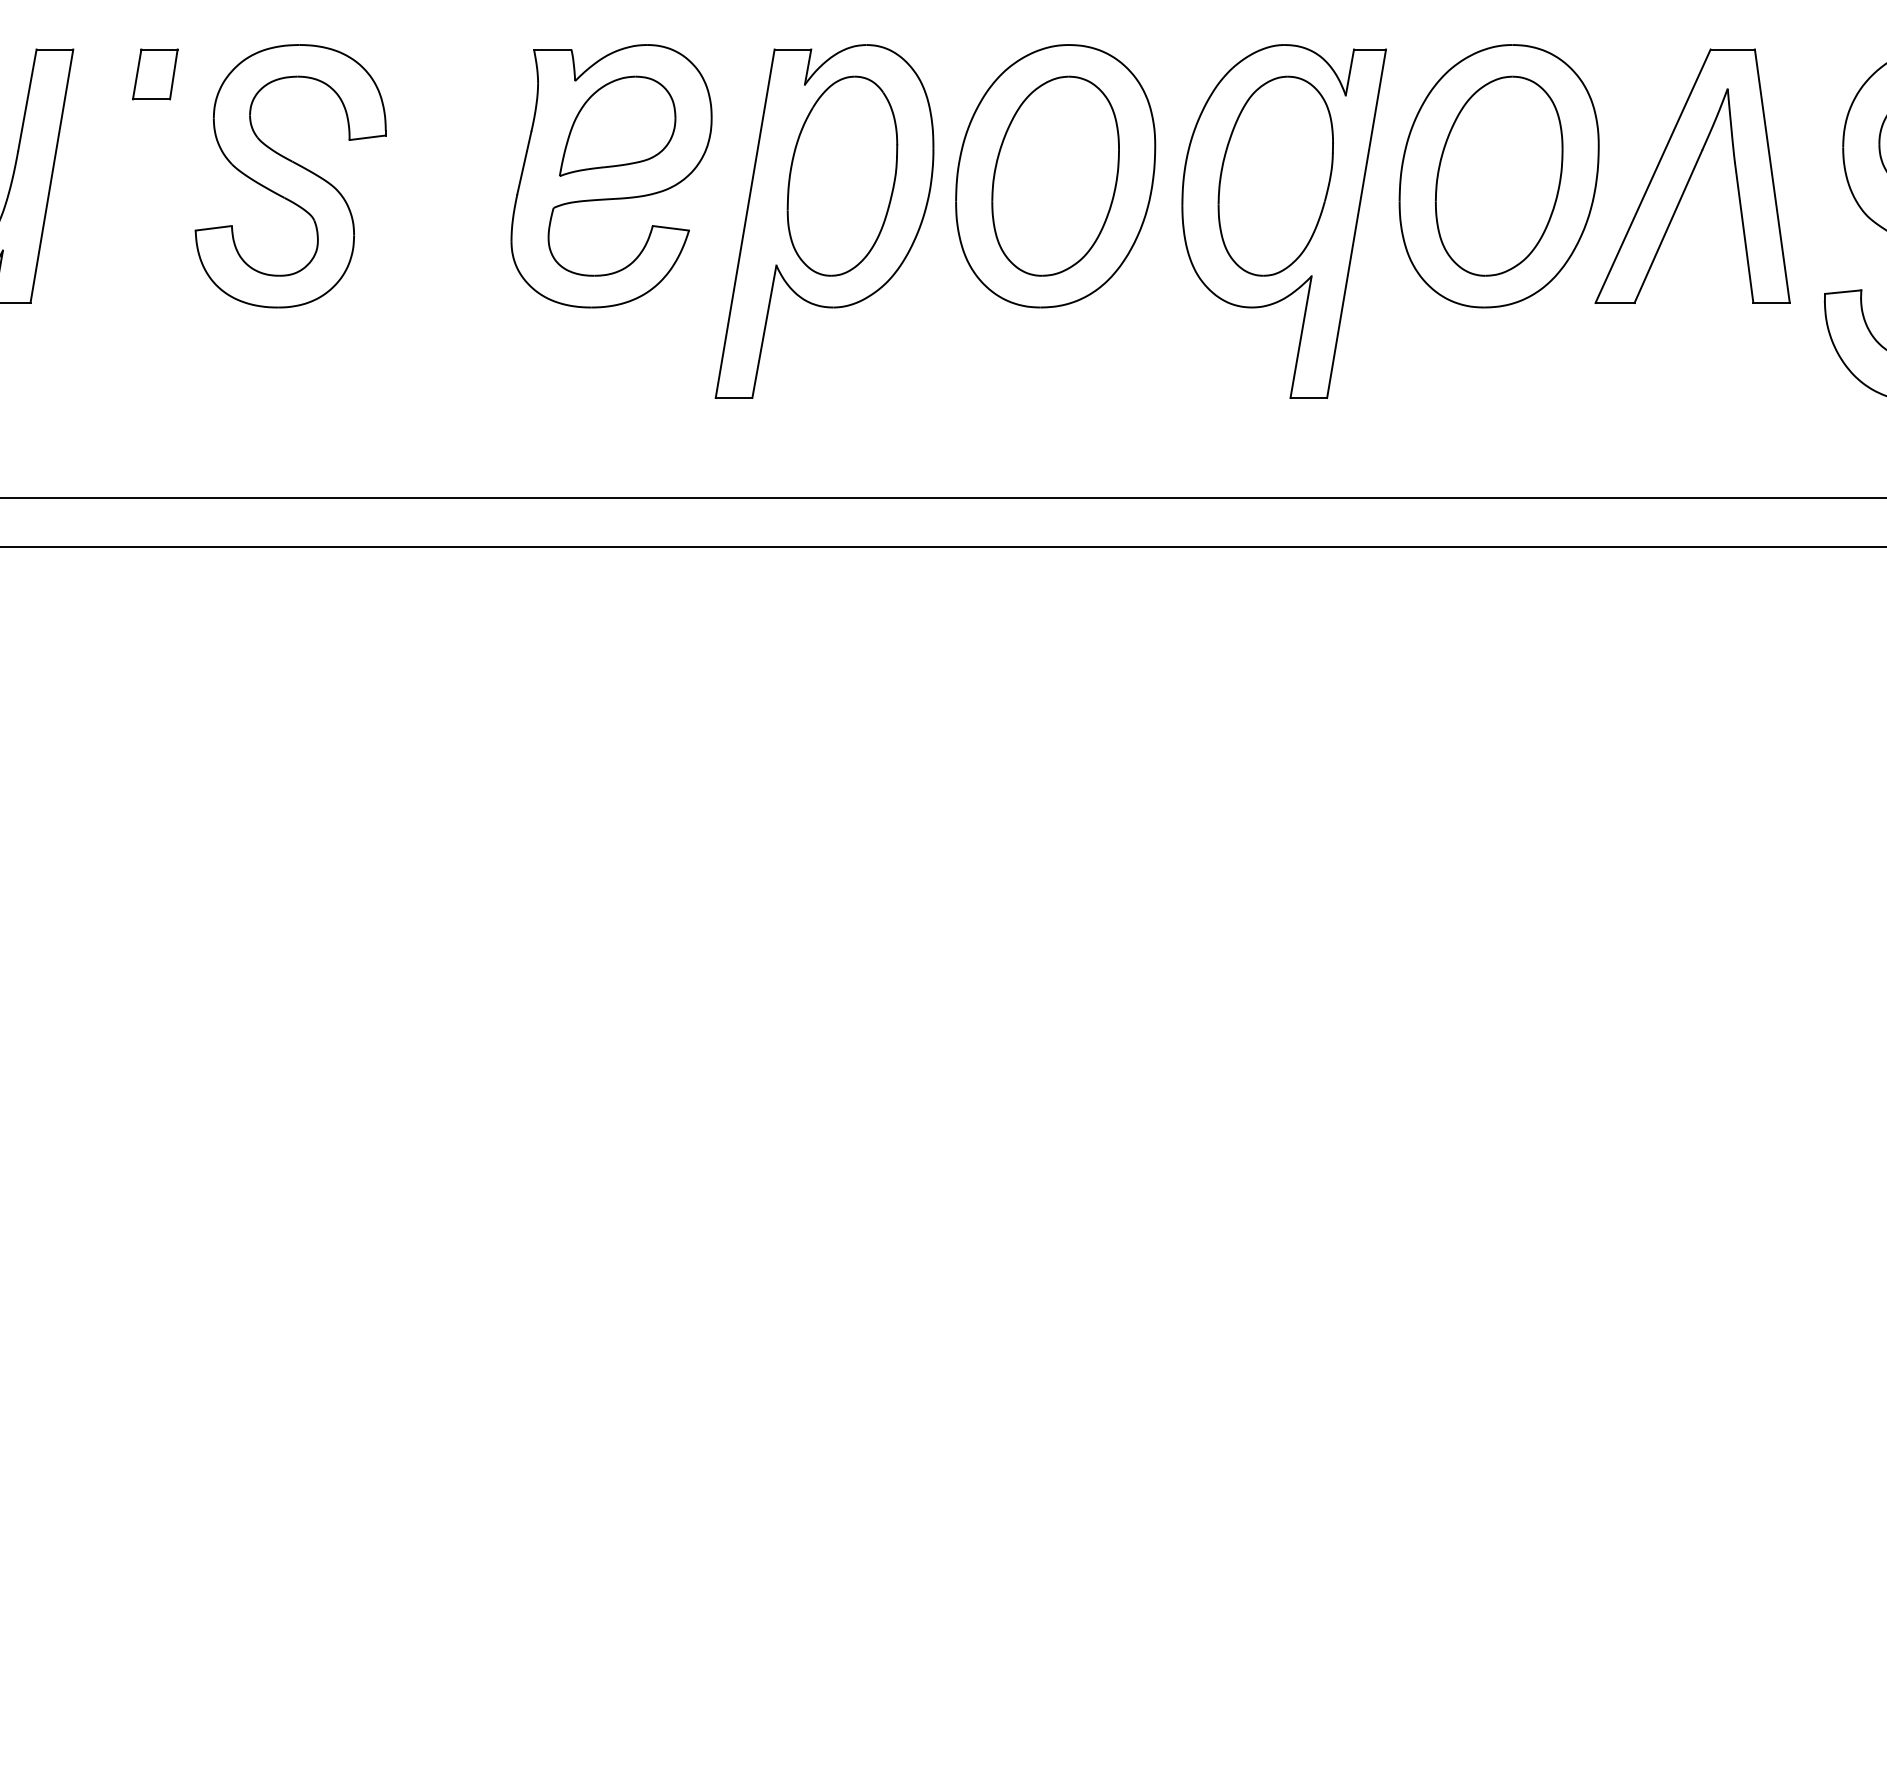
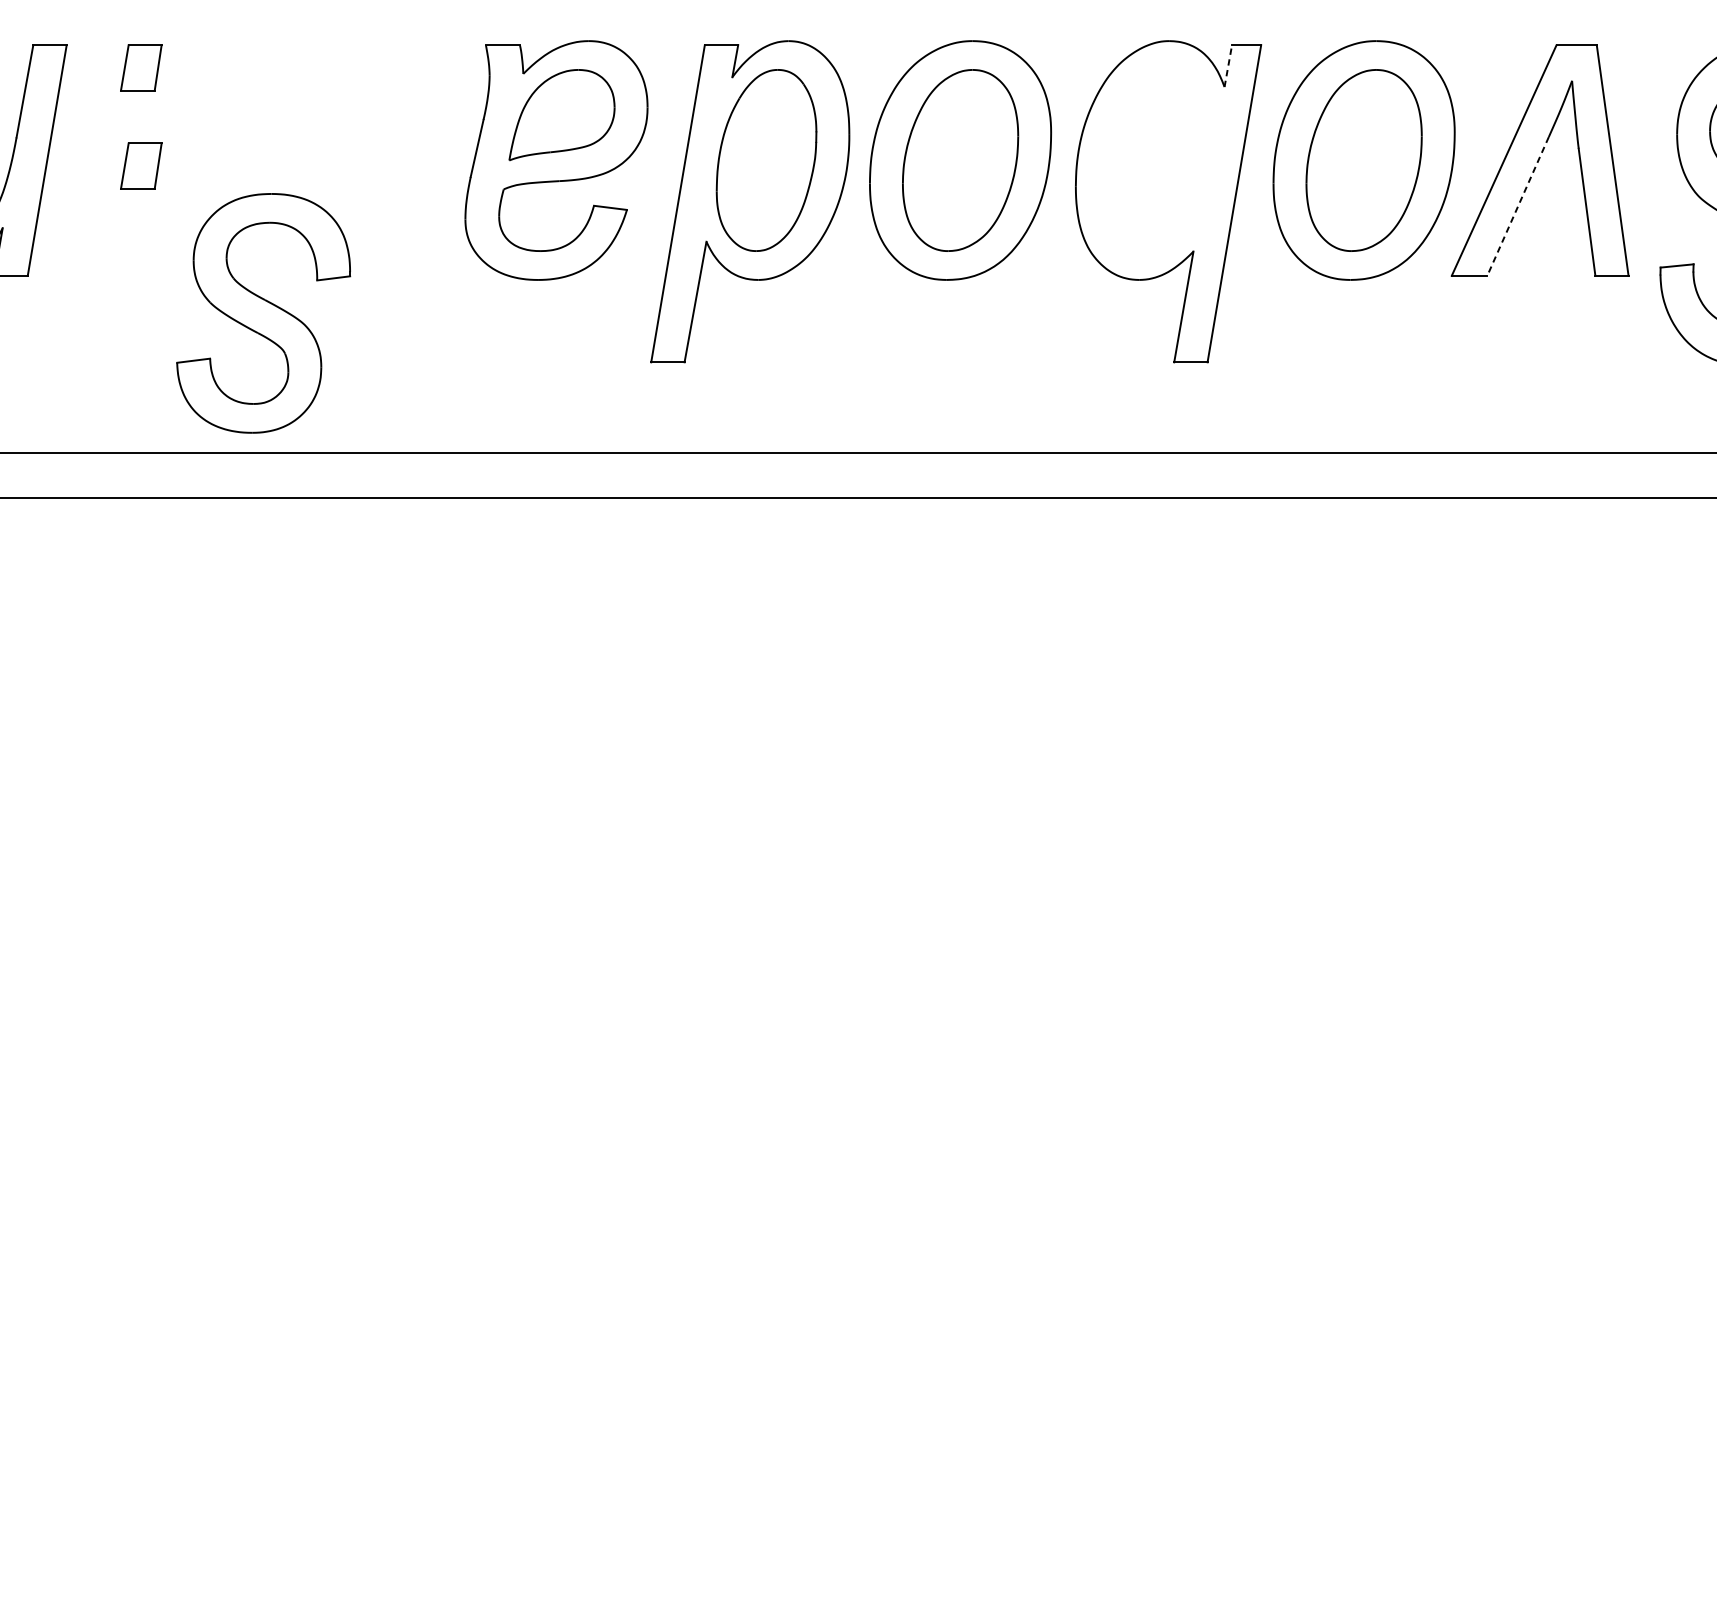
line: (1350, 72) -> (1228, 66), solid -> dashed
part: (1275, 175) -> (1160, 159), removed
part: (290, 176) -> (263, 313), moved
part: (155, 182) -> (141, 166), added
line: (1668, 227) -> (1518, 207), solid -> dashed

